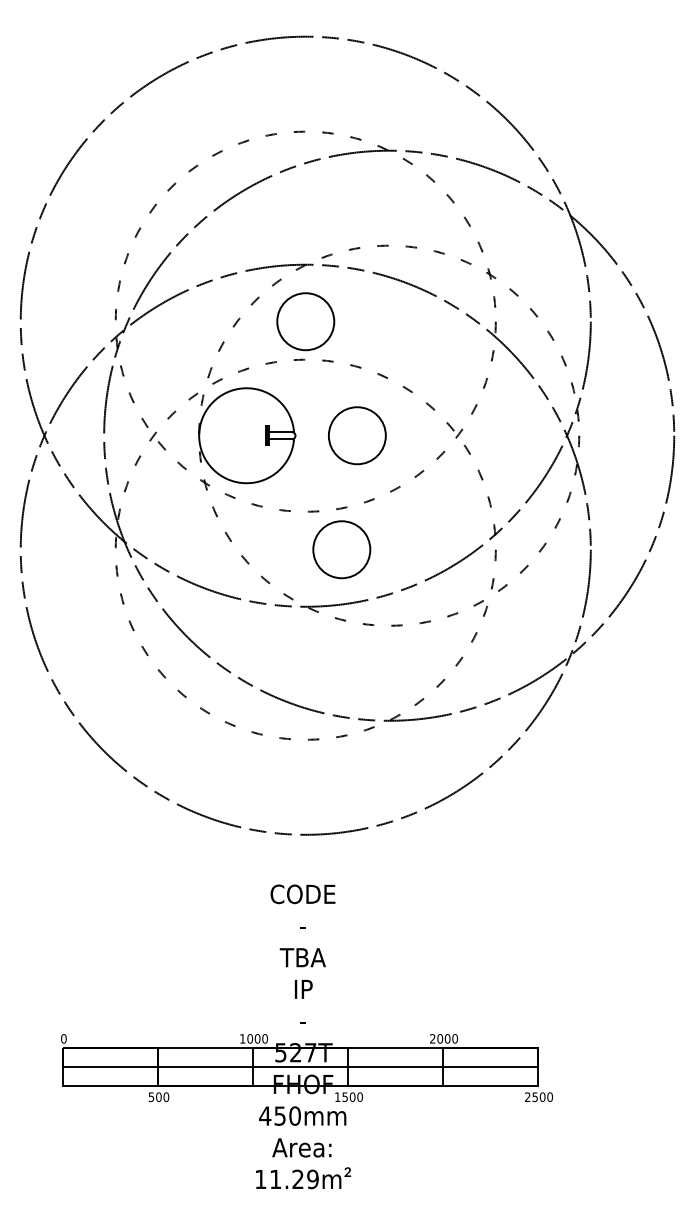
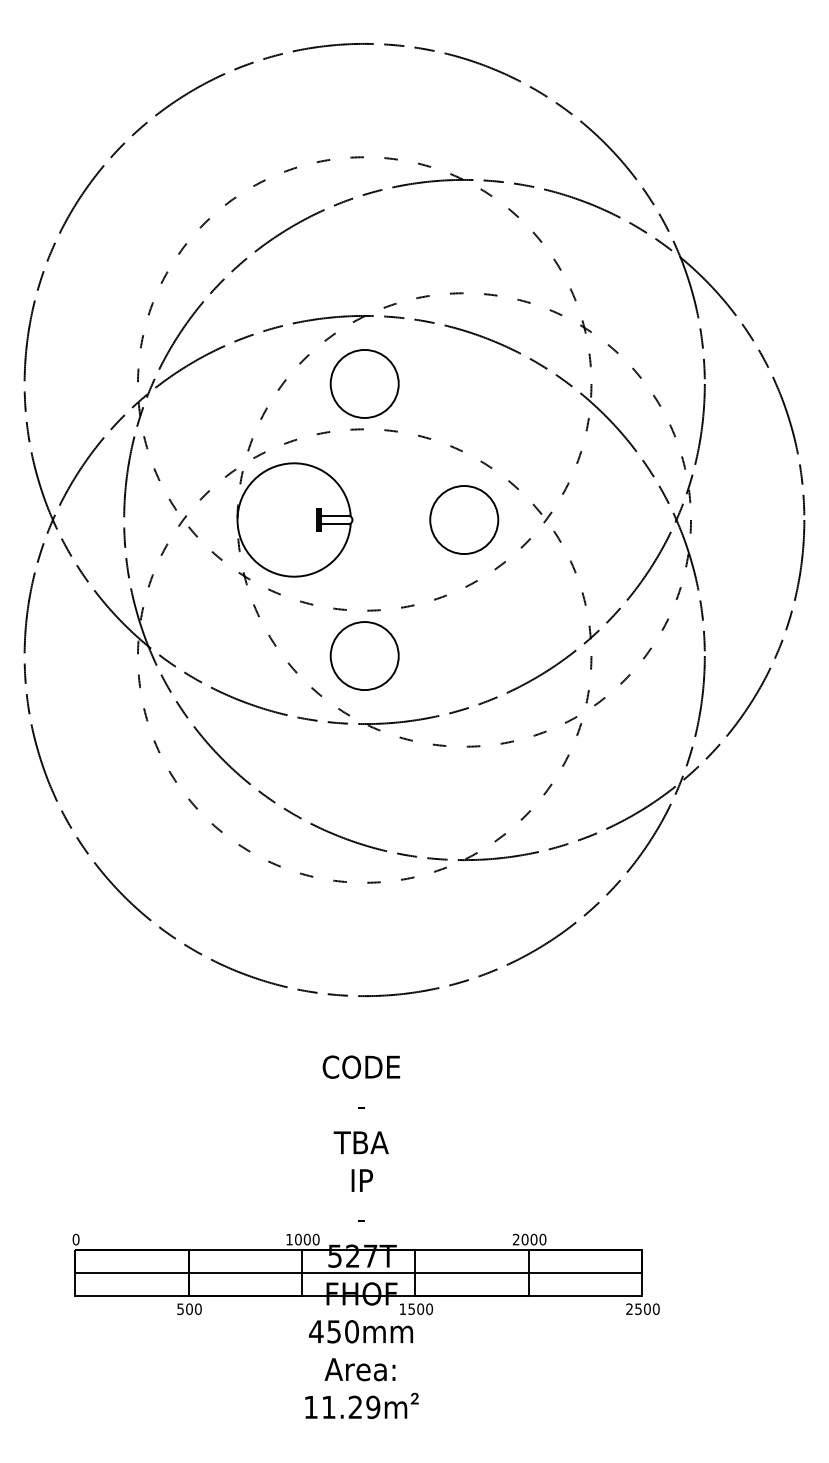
circle: (357, 435) -> (464, 519), moved
circle: (341, 549) -> (364, 655), moved

